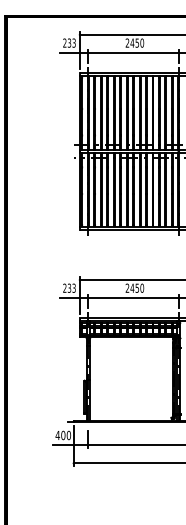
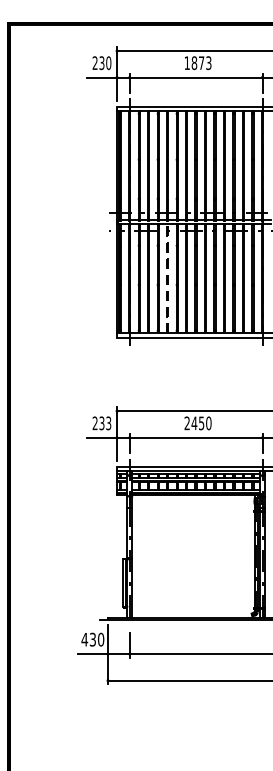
text: (73, 42) -> (107, 62), 233 -> 230
text: (134, 42) -> (197, 62), 2450 -> 1873
line: (113, 152) -> (166, 223), solid -> dashed
text: (63, 435) -> (93, 639), 400 -> 430

